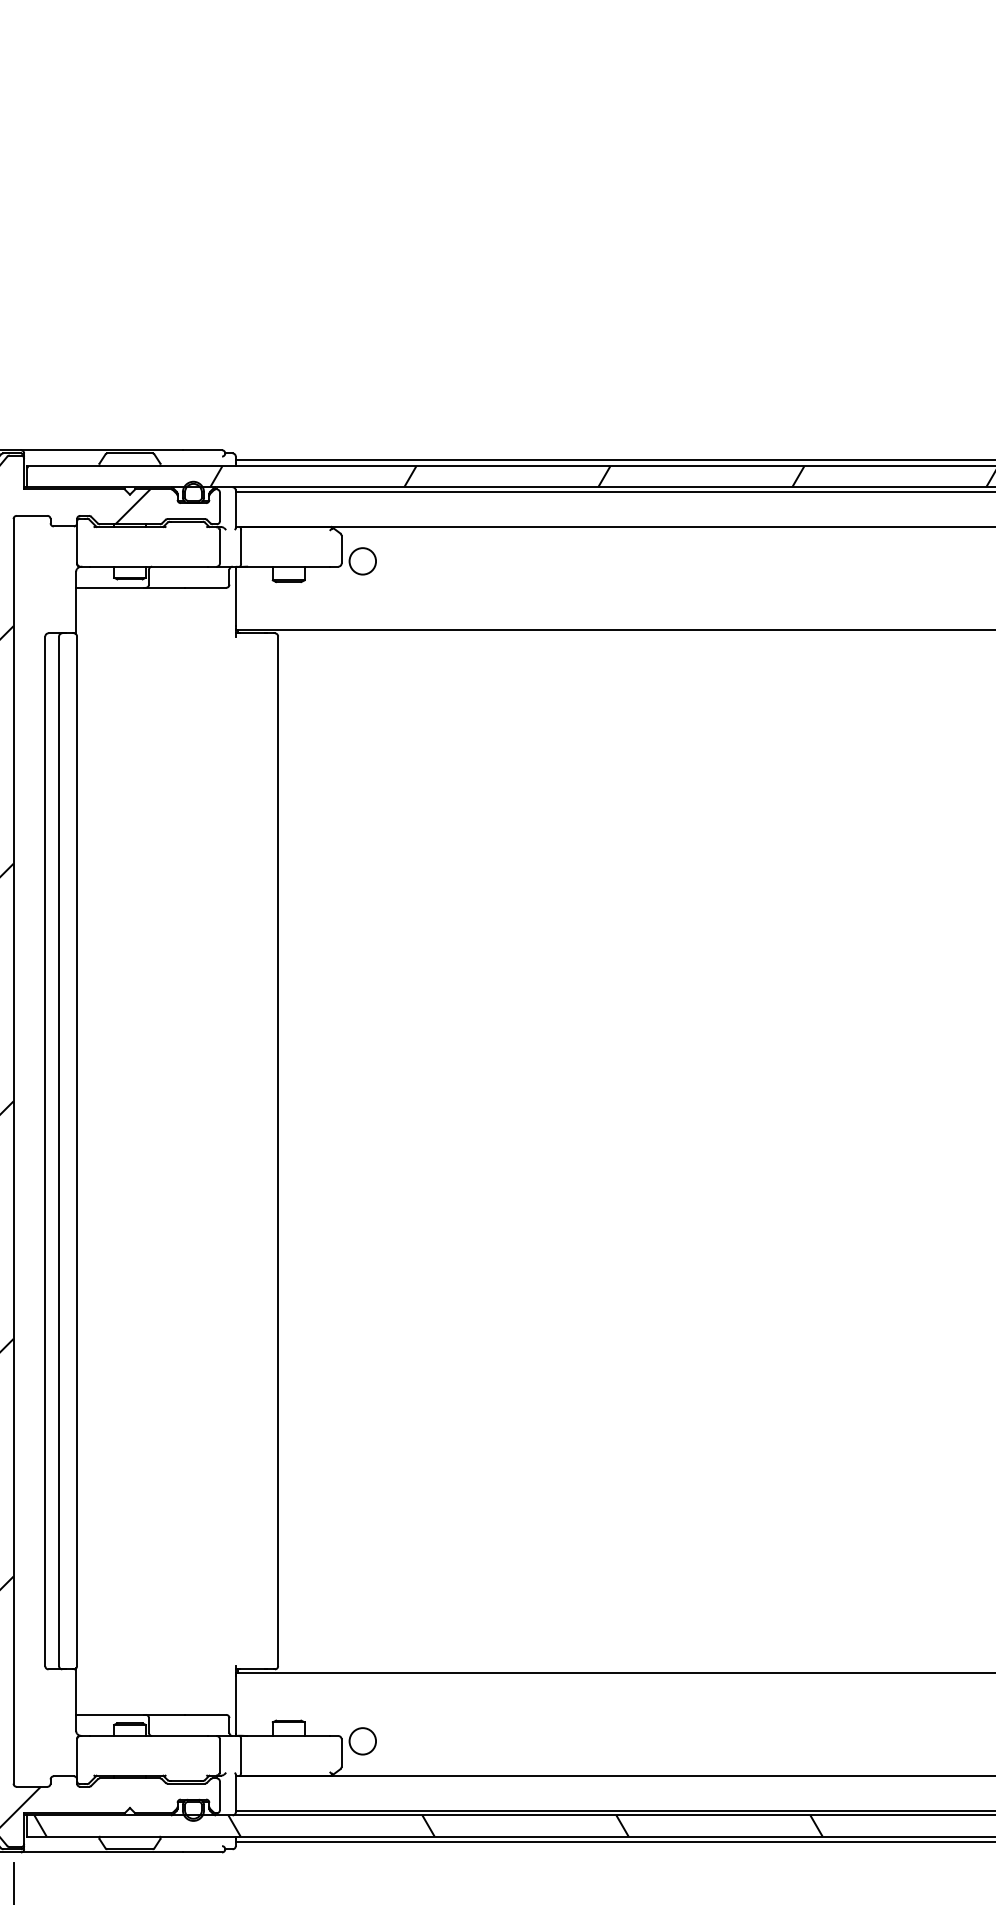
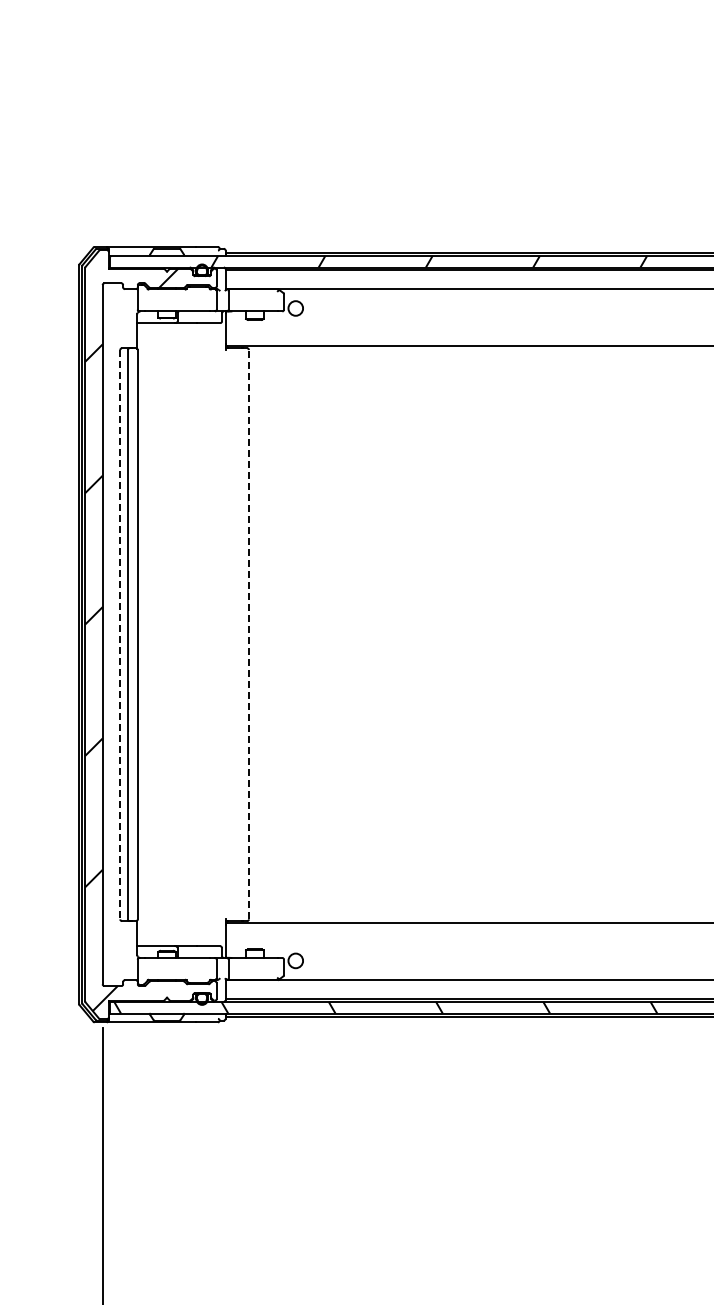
line: (45, 1150) -> (120, 634), solid -> dashed
line: (277, 1150) -> (248, 634), solid -> dashed

